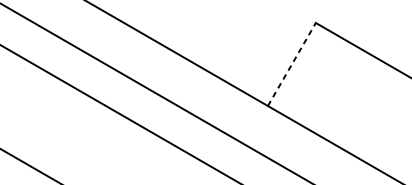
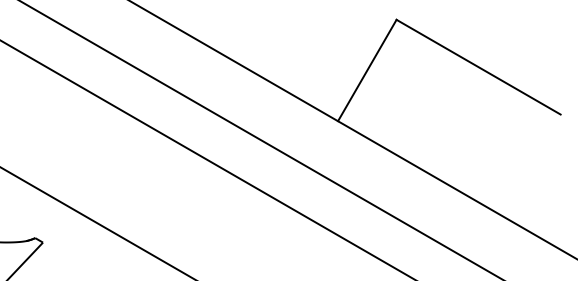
line: (292, 64) -> (367, 70), dashed -> solid

